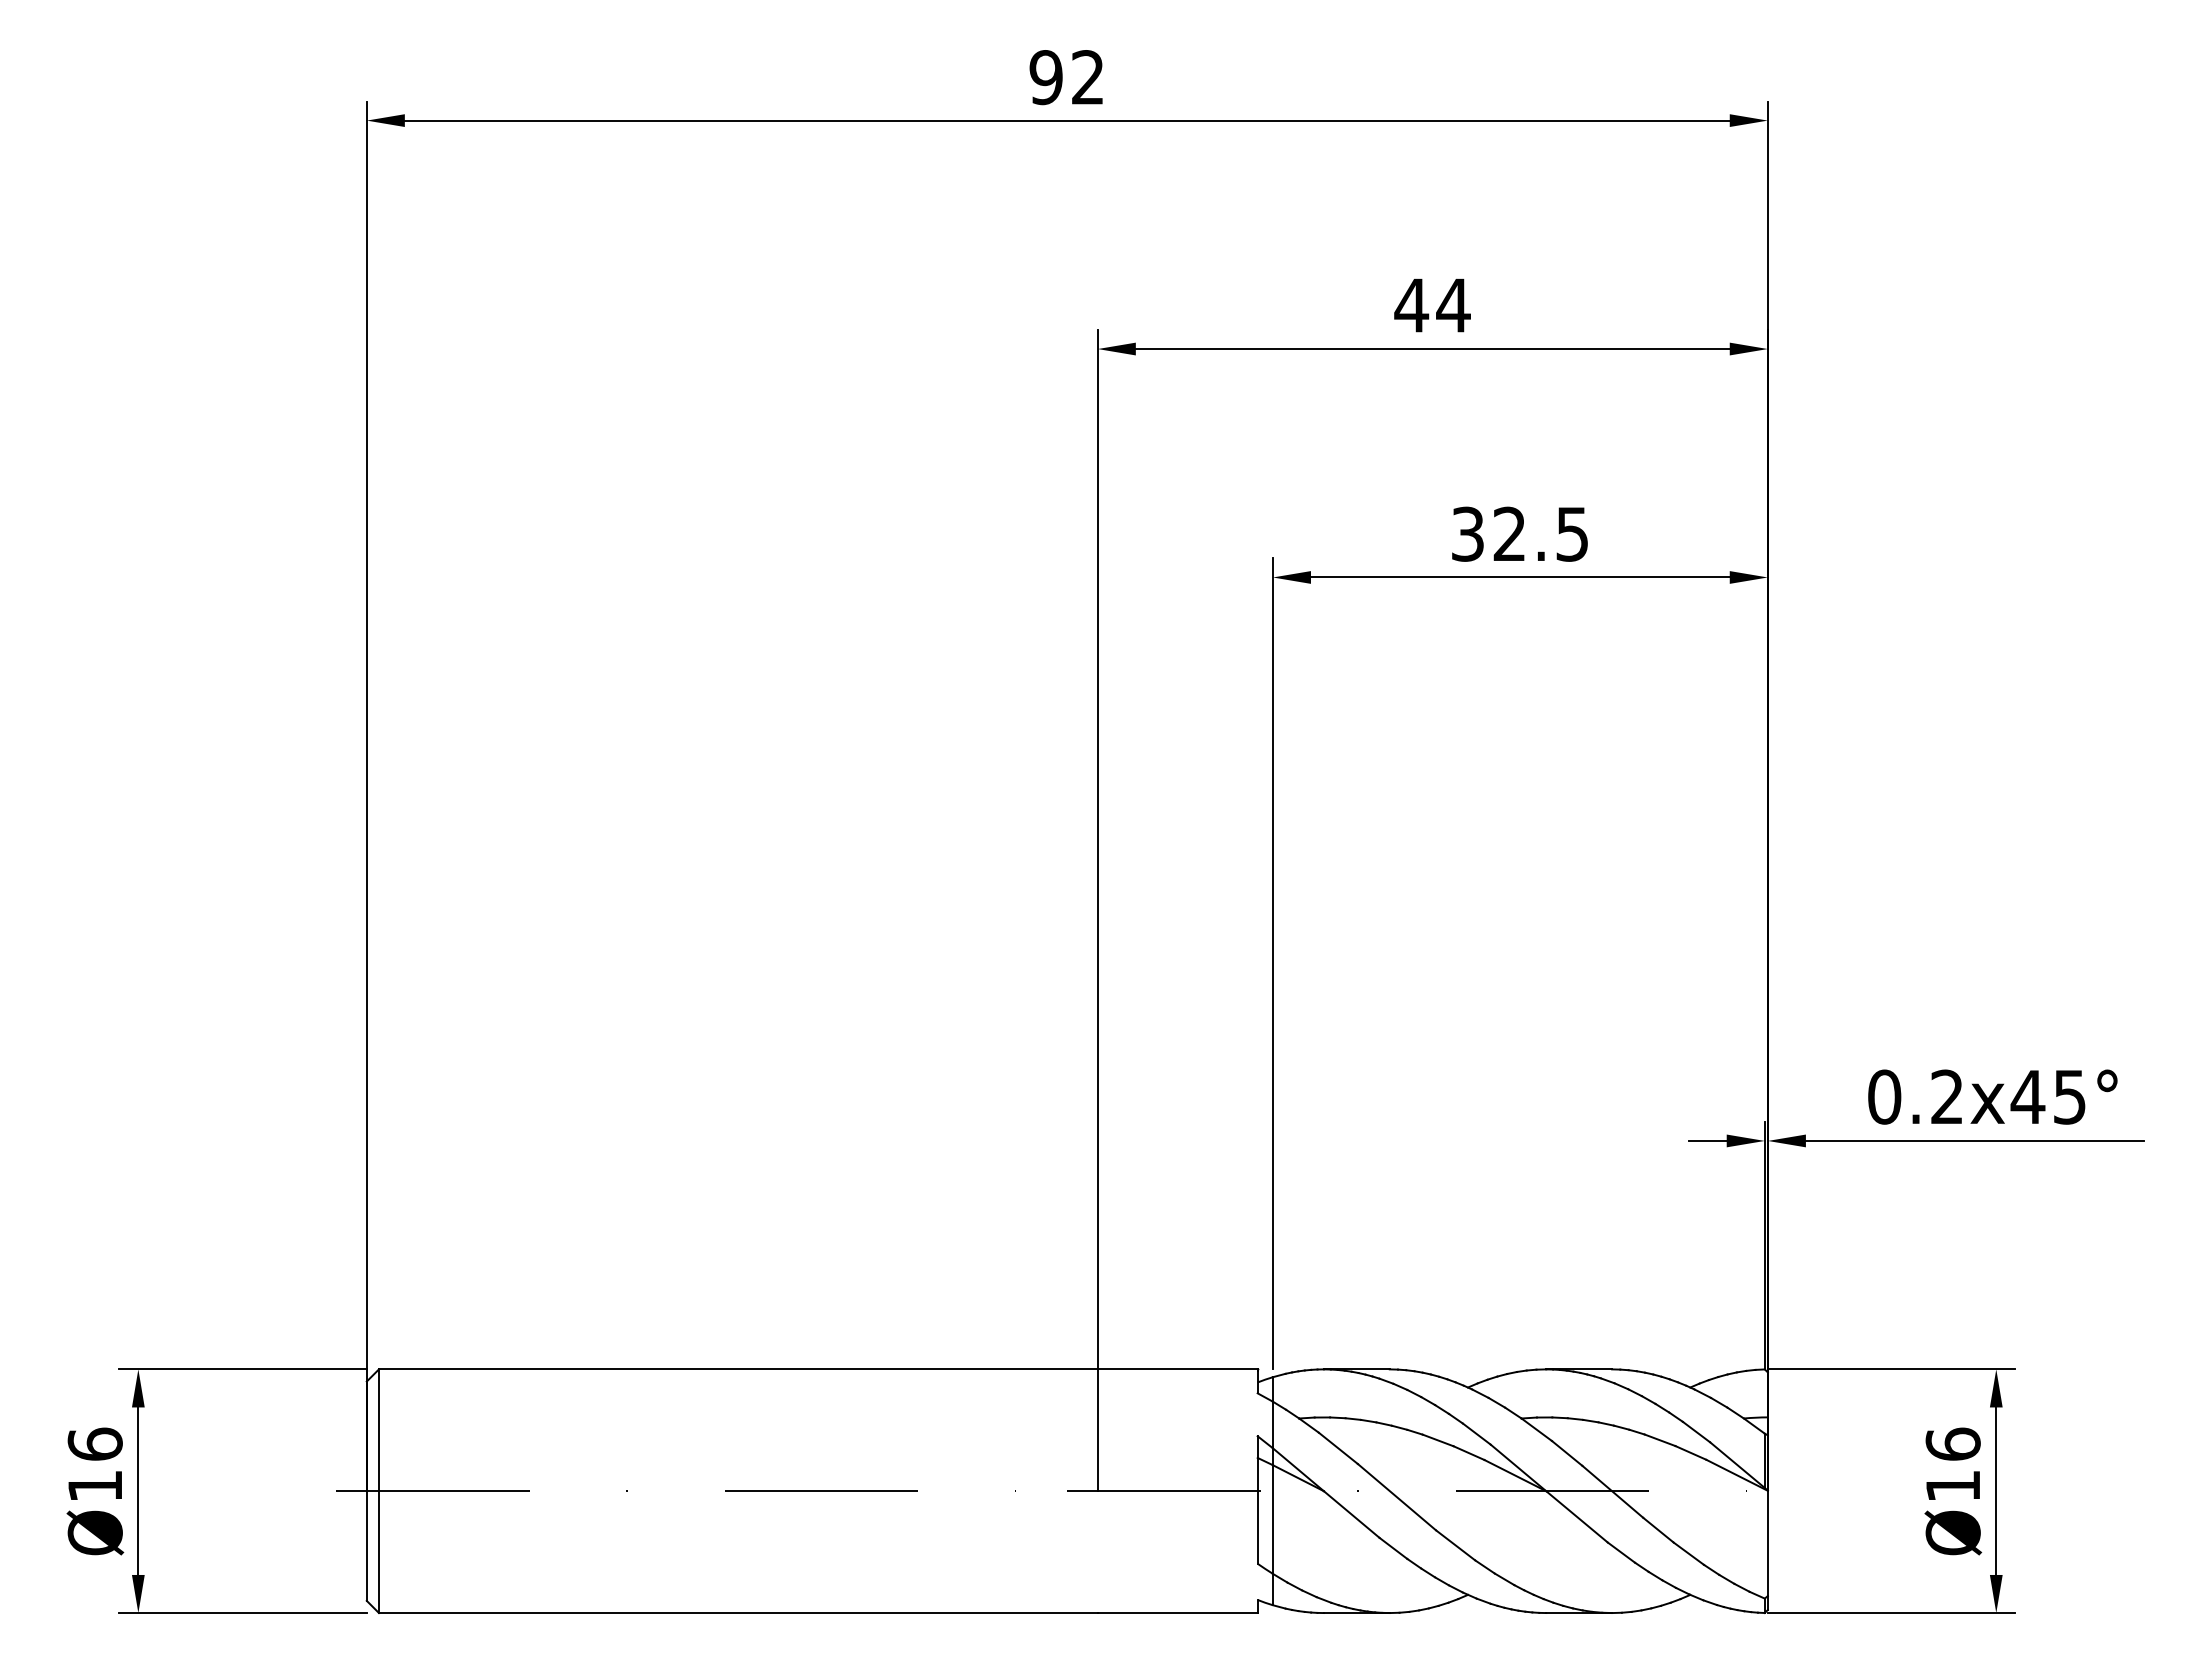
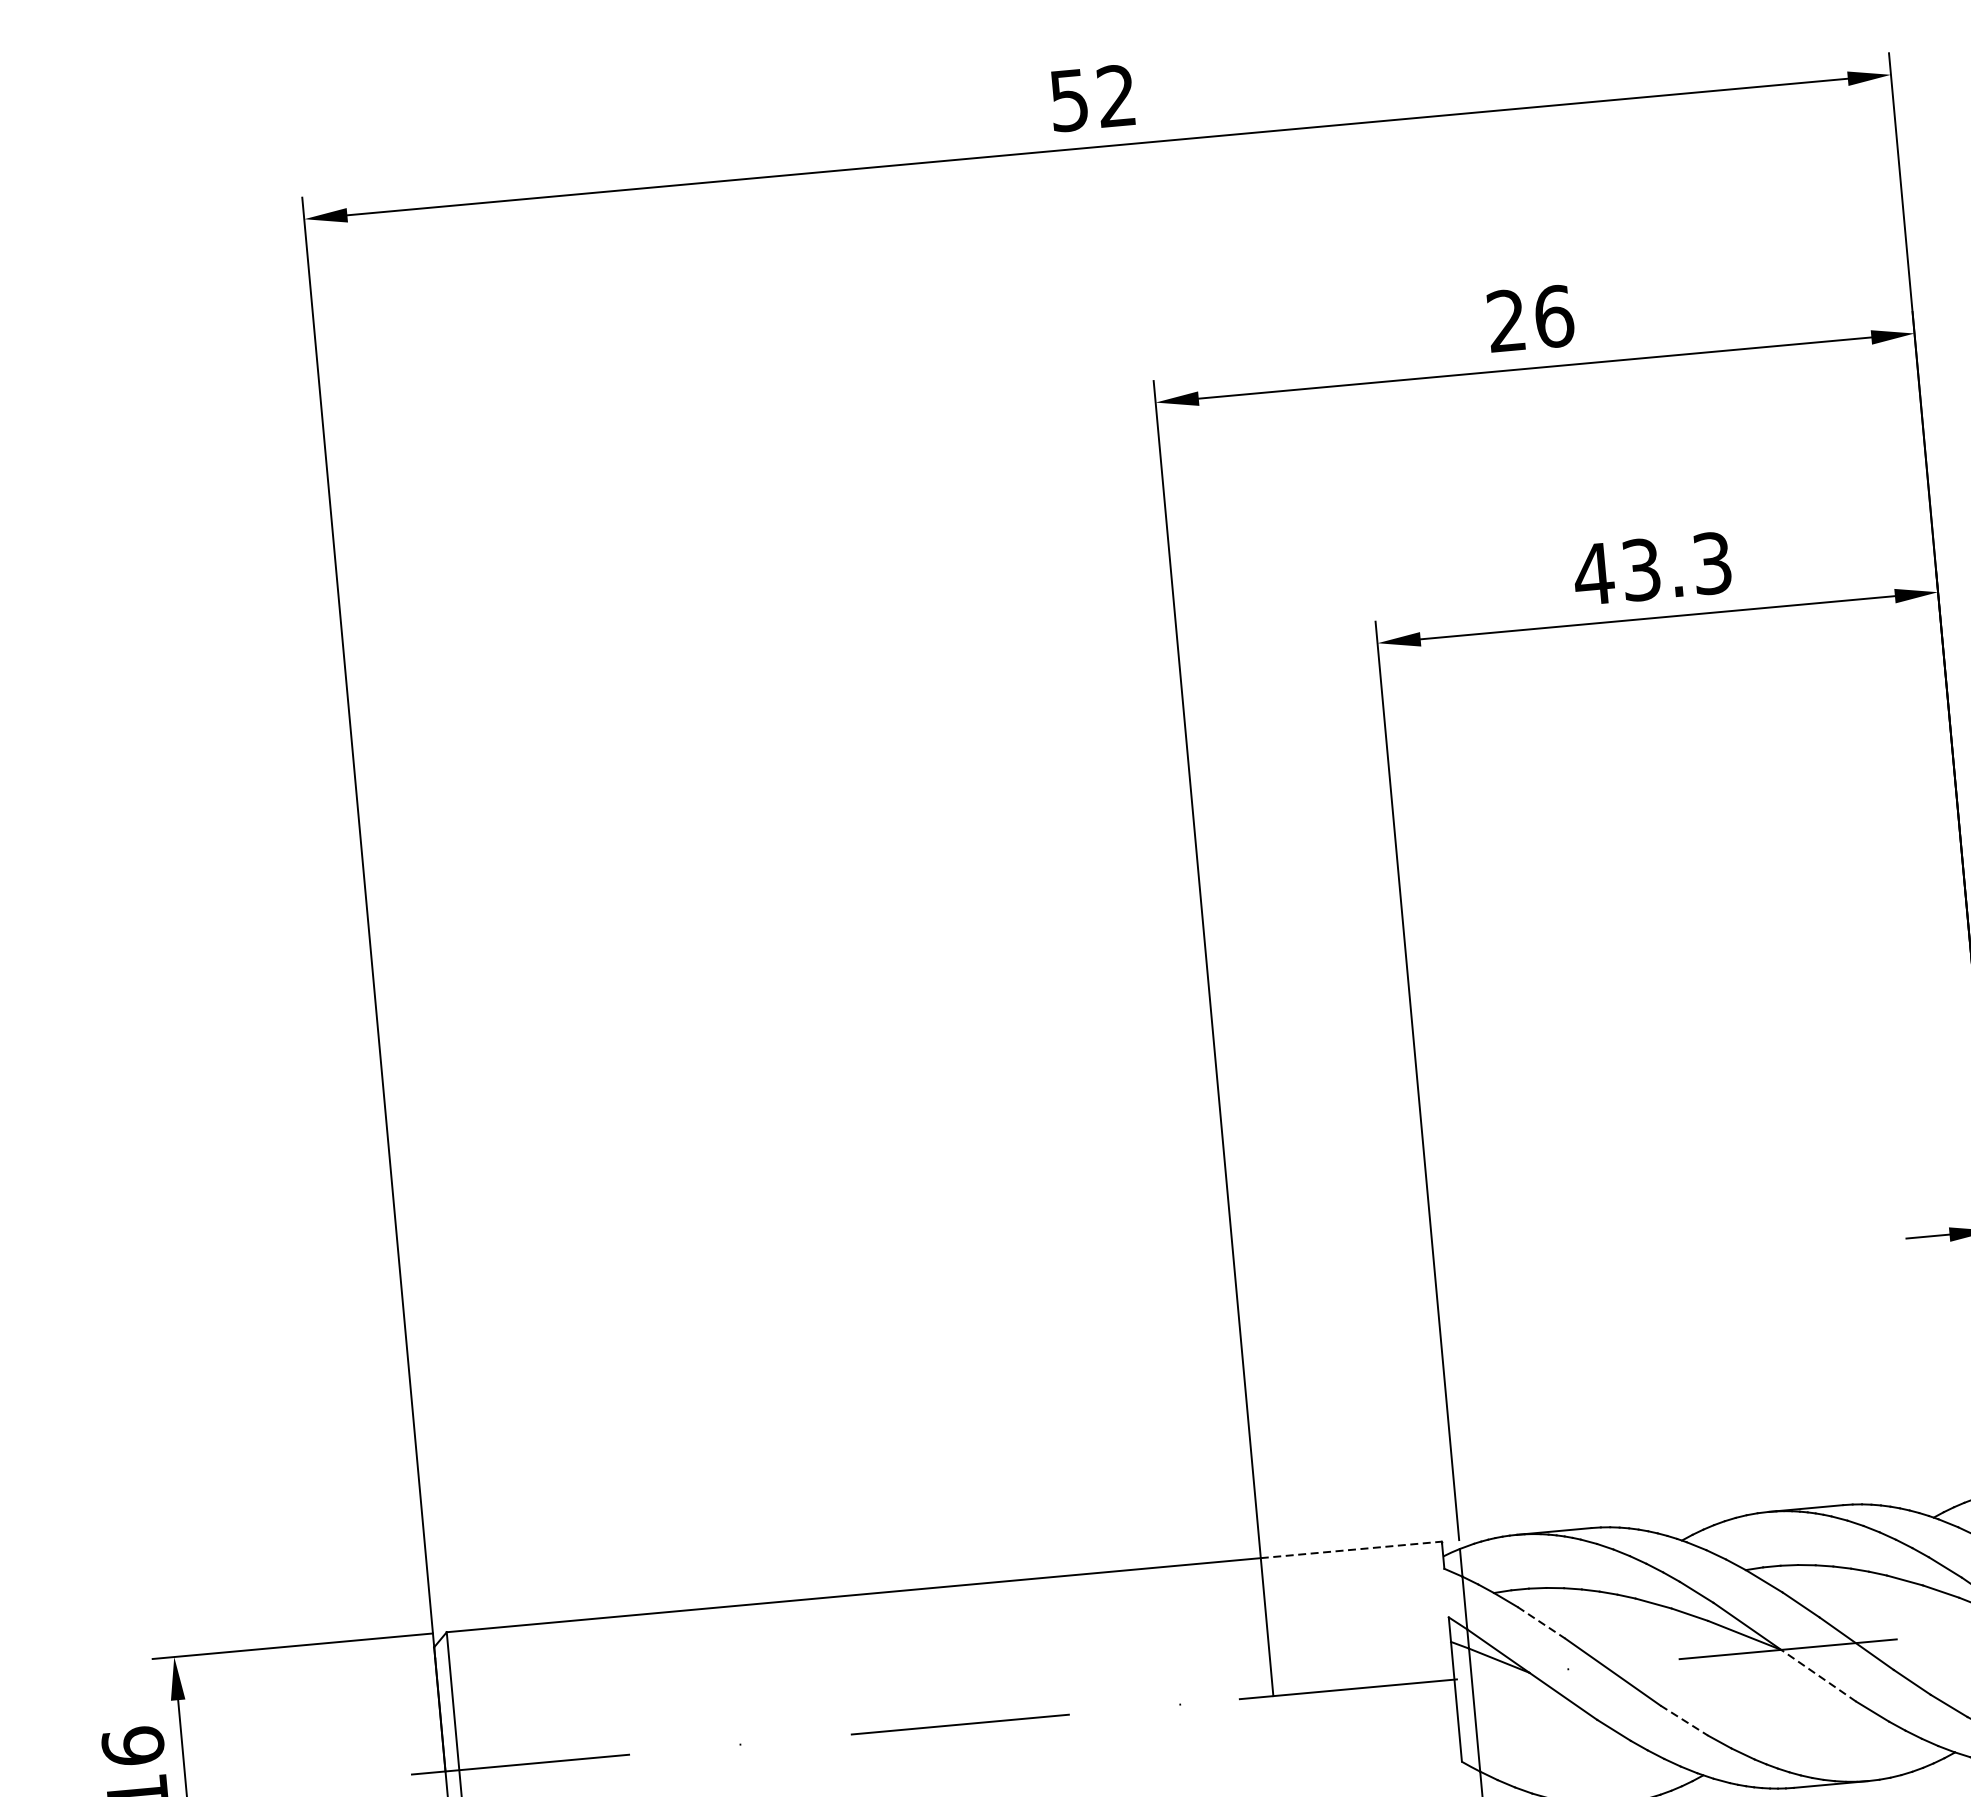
text: (1045, 77) -> (1068, 100), 92 -> 52
text: (1432, 305) -> (1530, 318), 44 -> 26
text: (1519, 533) -> (1652, 568), 32.5 -> 43.3
line: (1177, 1369) -> (1351, 1550), solid -> dashed
line: (1338, 1448) -> (1541, 1622), solid -> dashed
line: (1576, 1516) -> (1818, 1675), solid -> dashed
line: (1455, 1545) -> (1684, 1720), solid -> dashed

